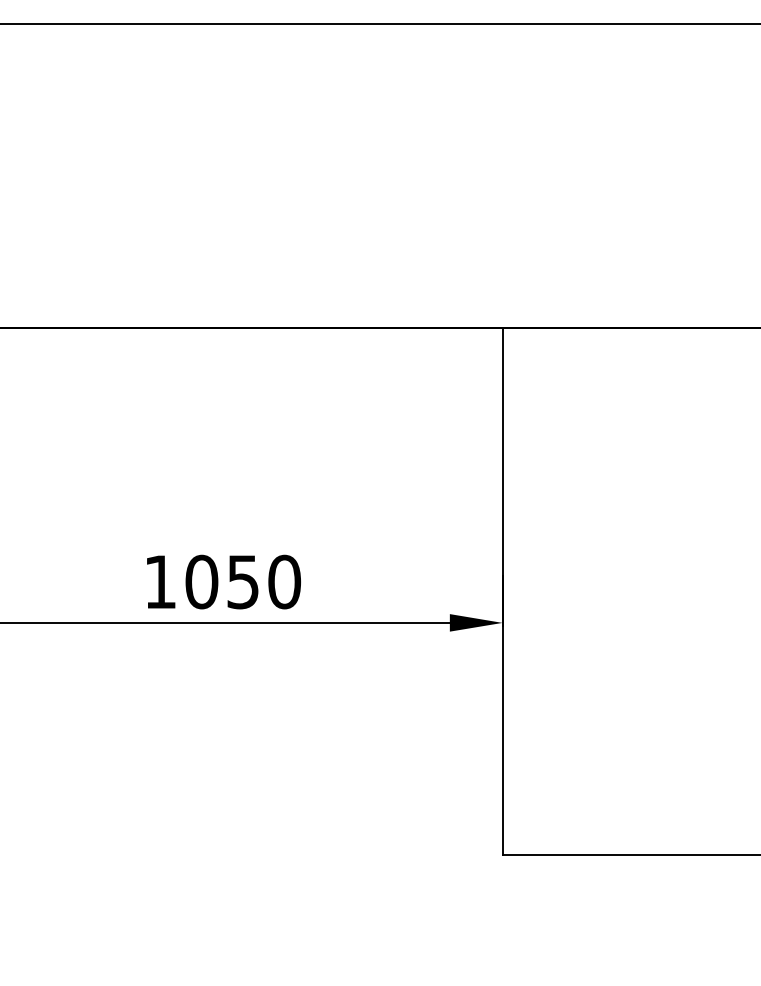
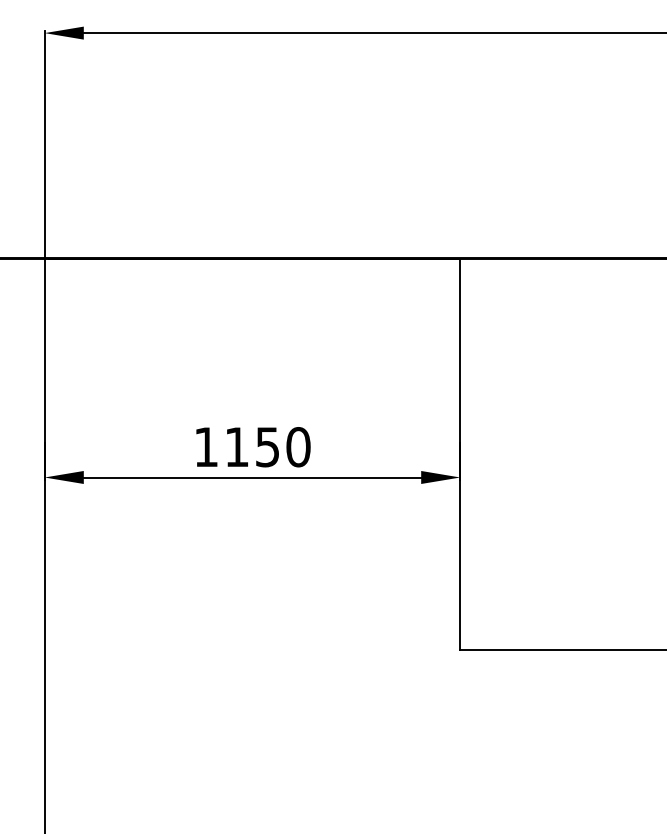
text: (202, 582) -> (237, 447), 1050 -> 1150

